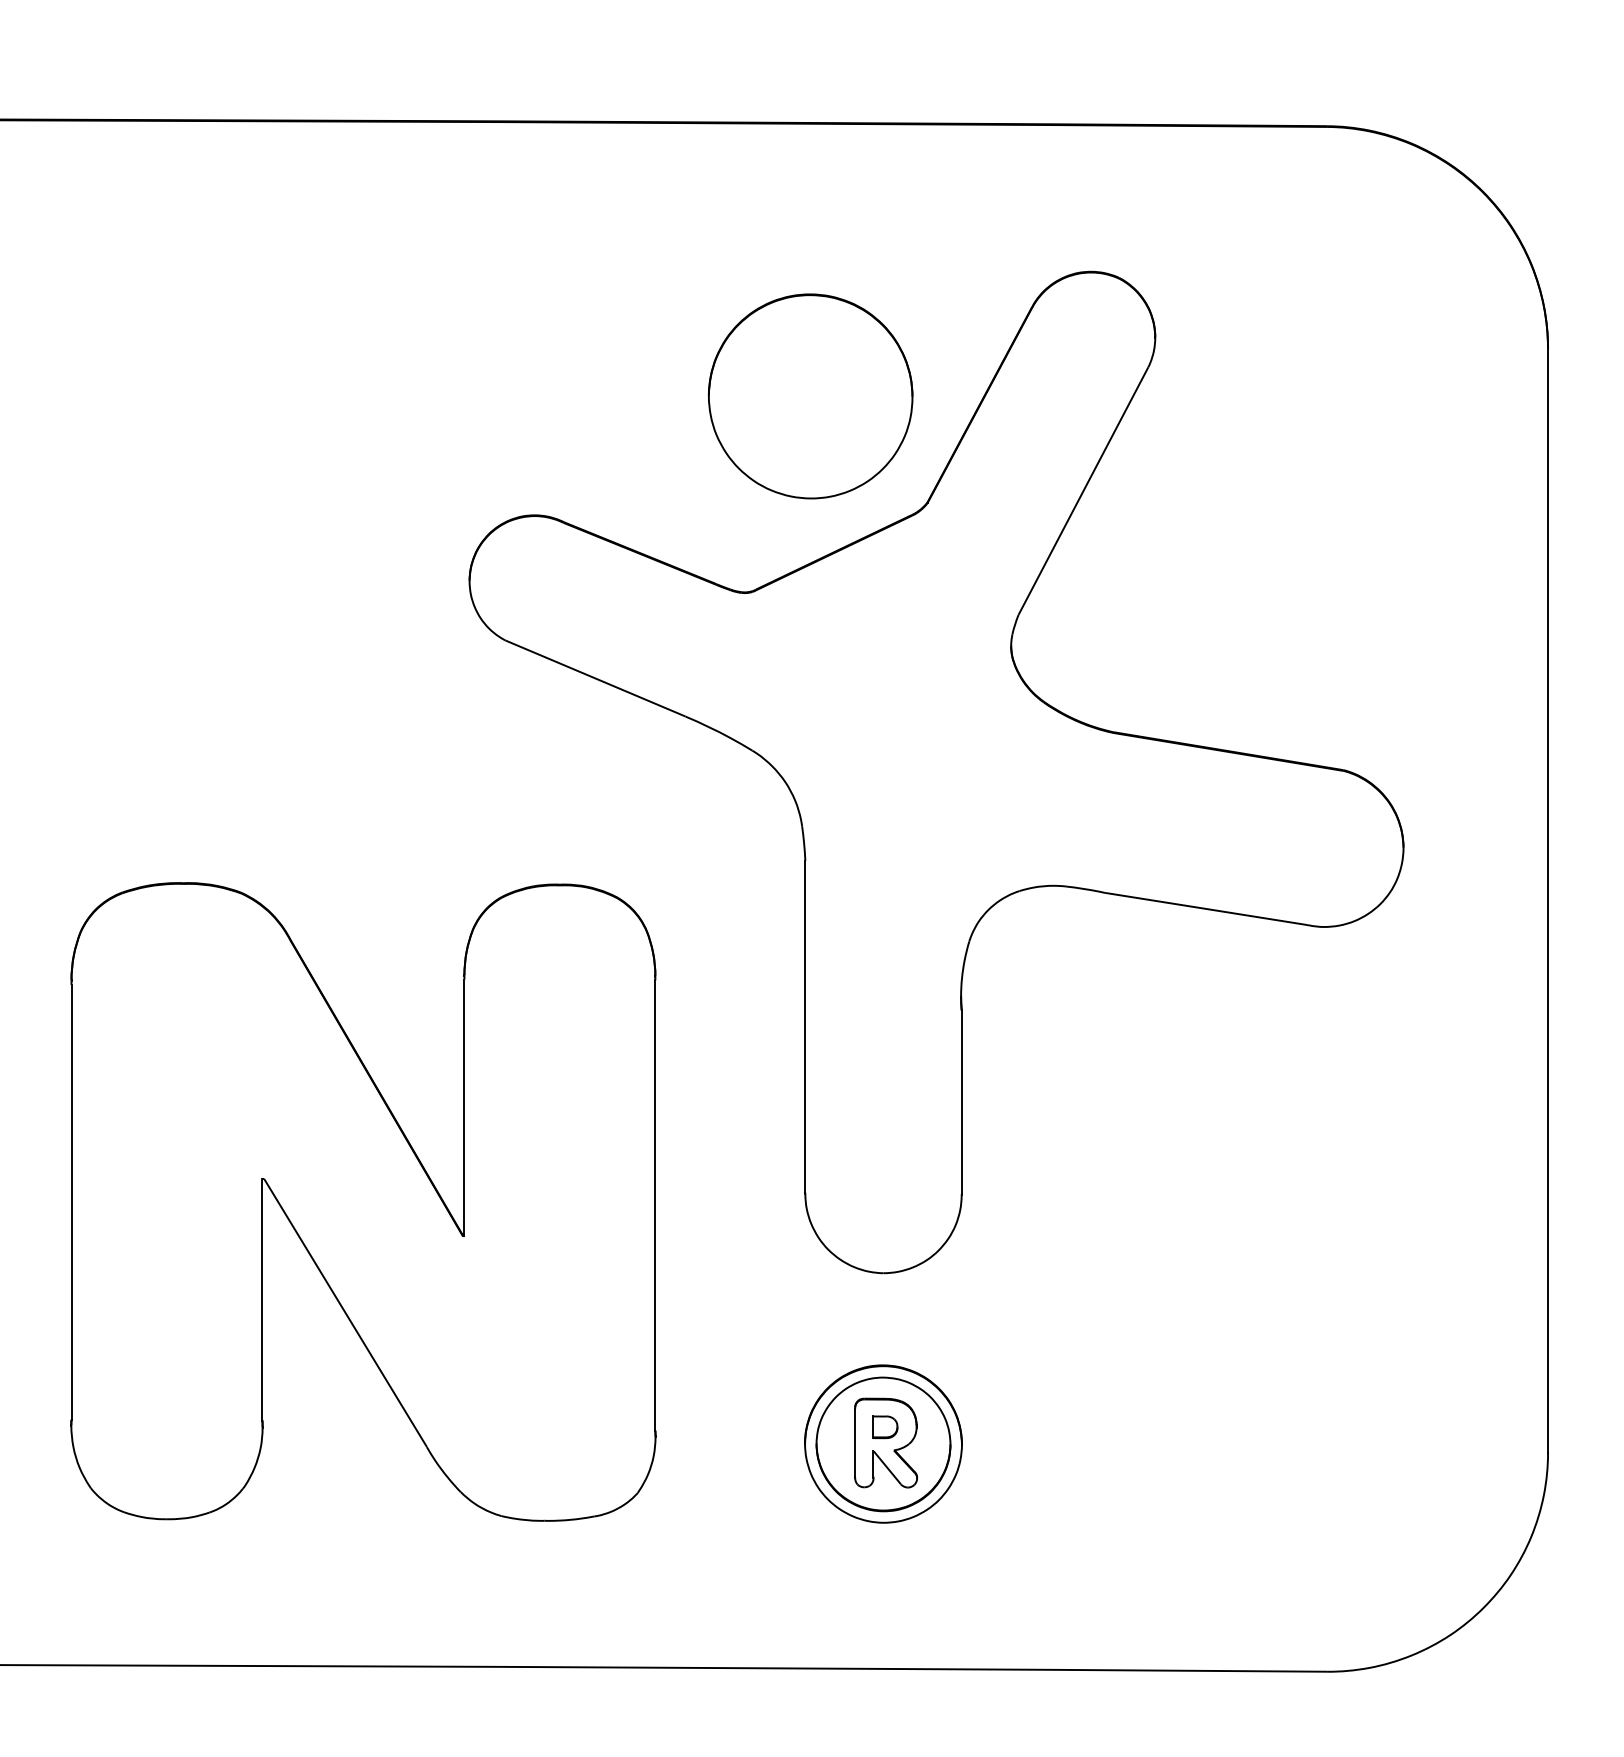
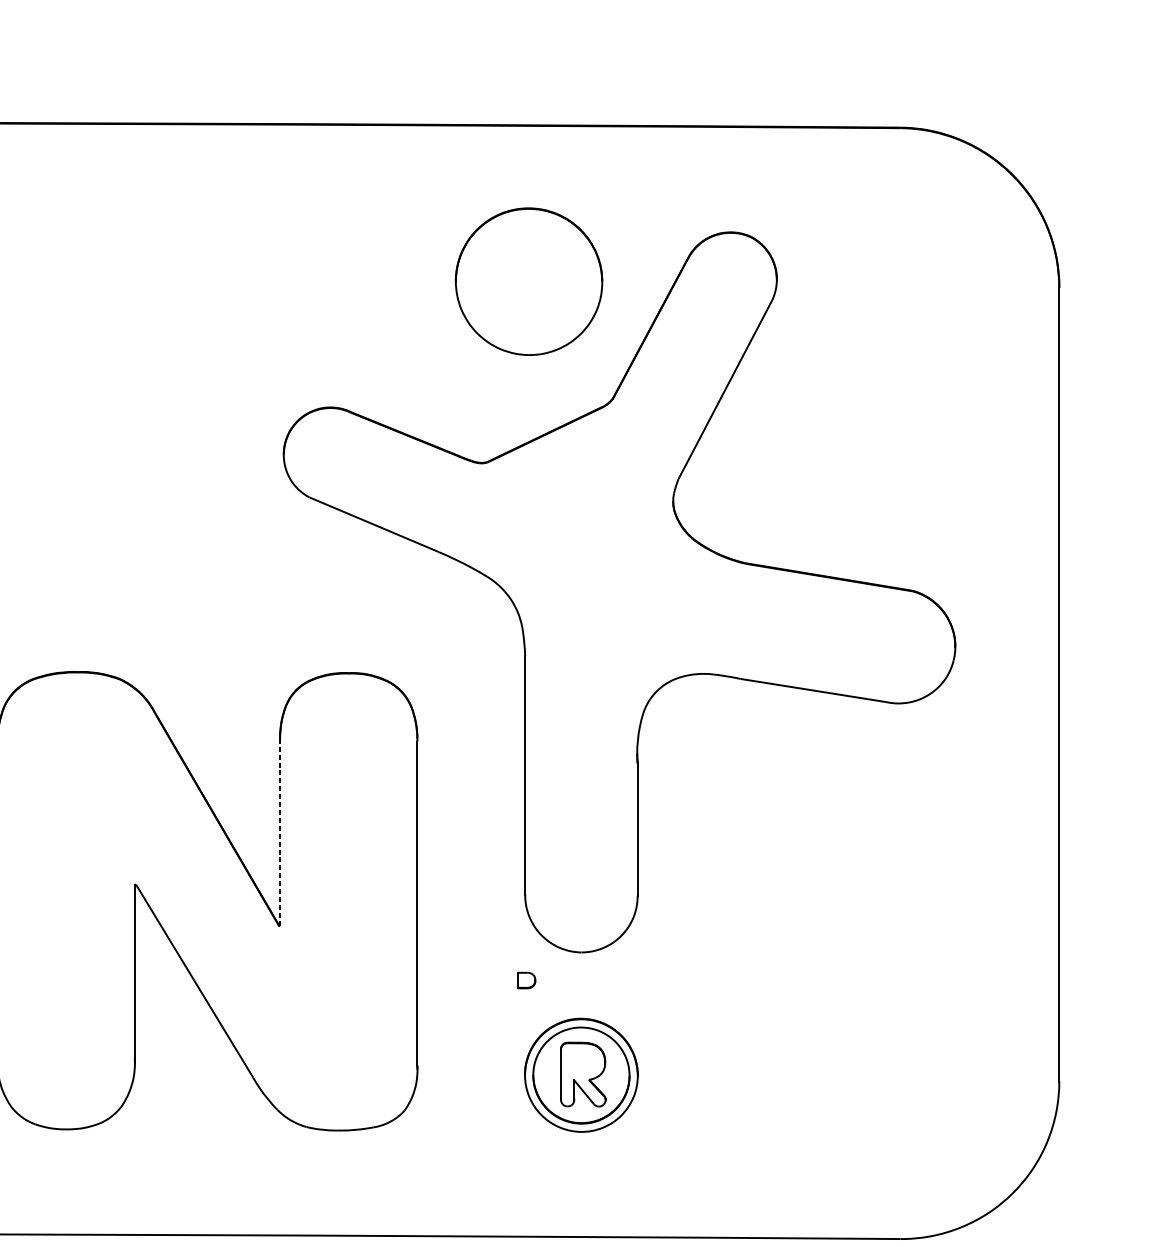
part: (810, 396) -> (528, 281), moved
line: (464, 1107) -> (280, 833), solid -> dashed
part: (885, 1427) -> (526, 980), moved

